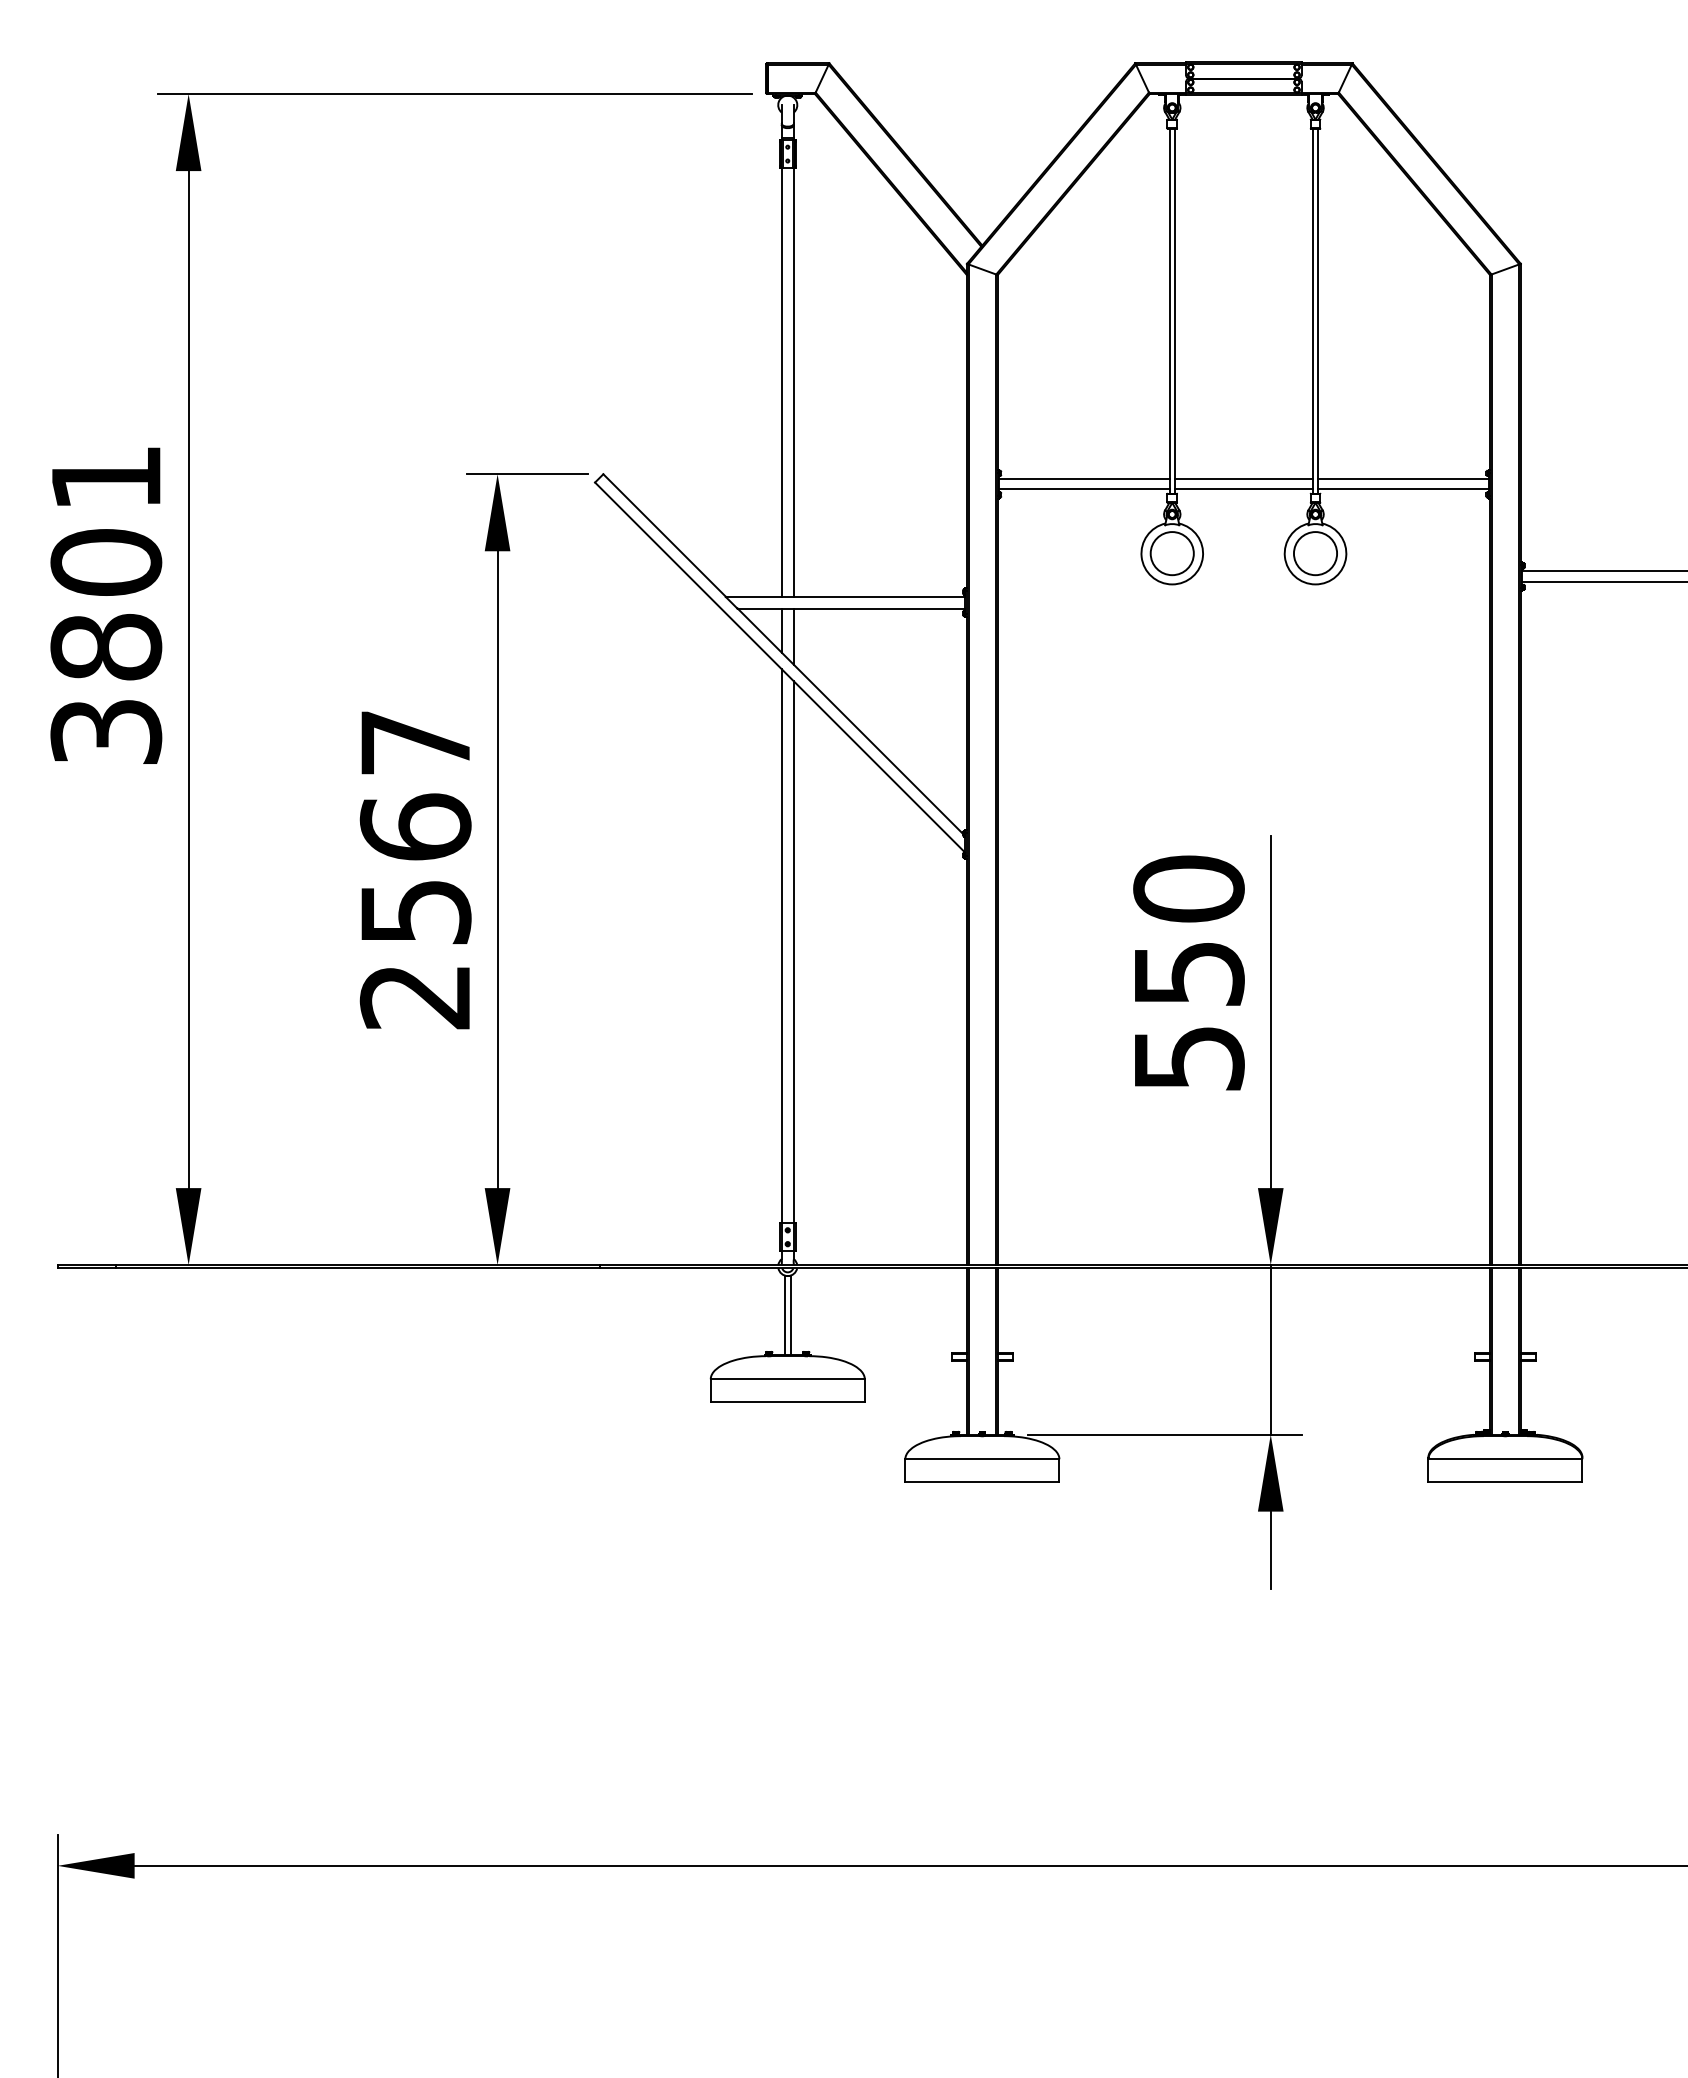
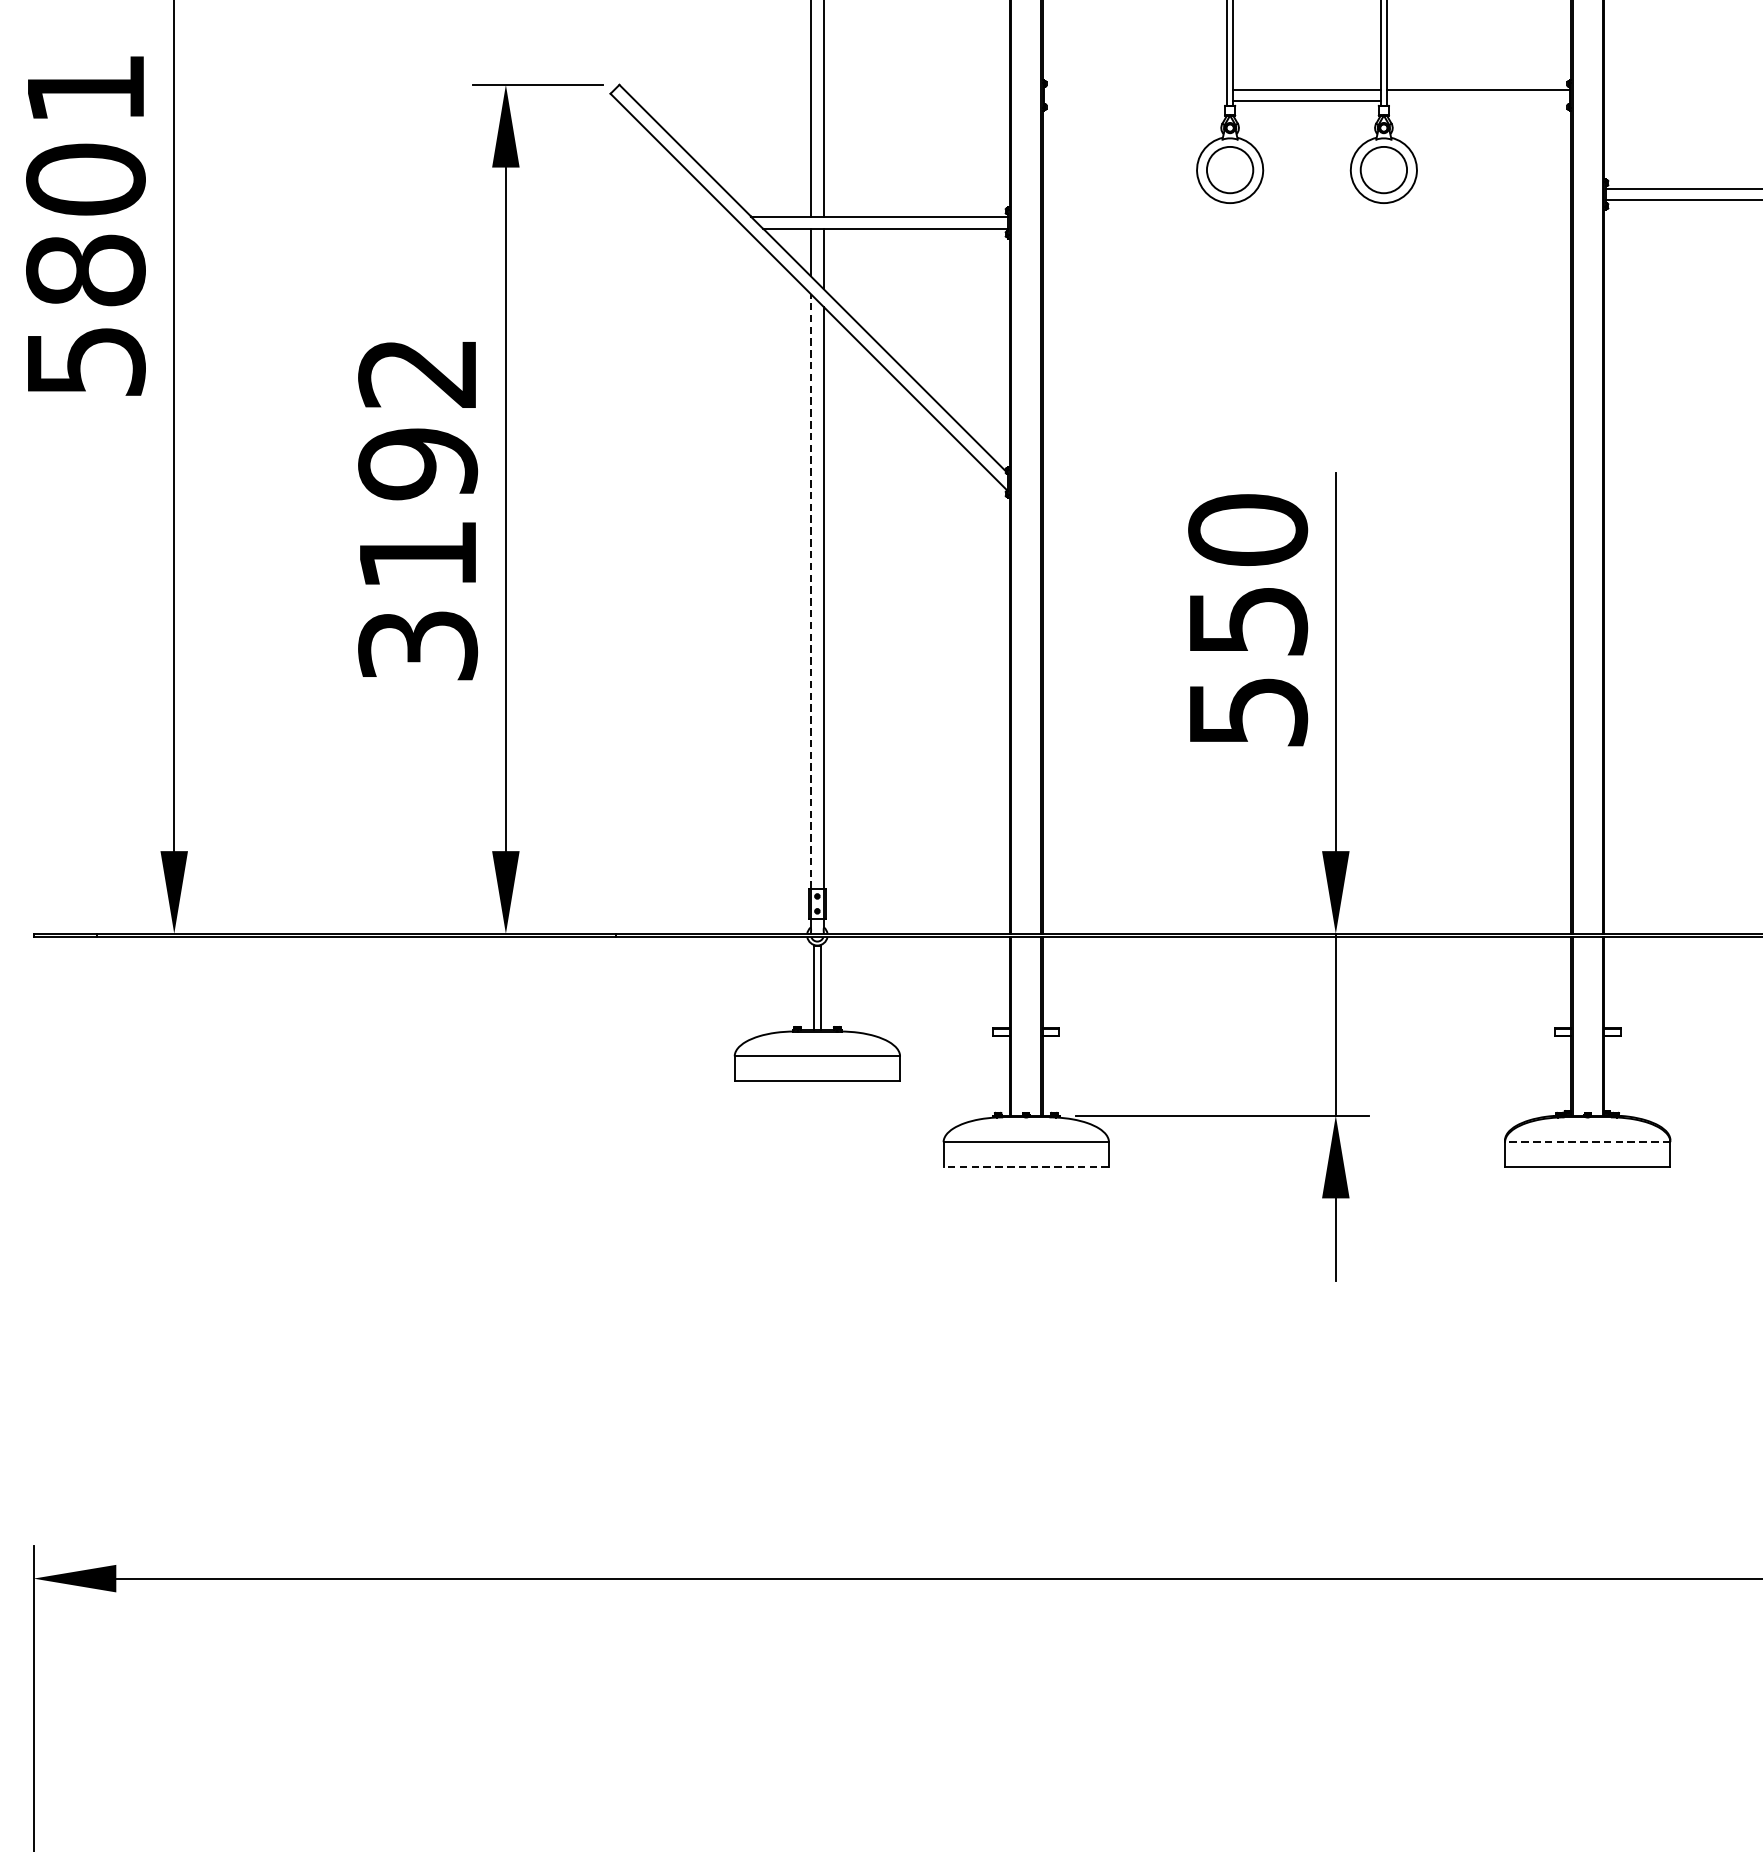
line: (1083, 478) -> (1134, 89), removed
line: (1083, 489) -> (1134, 101), removed
line: (1403, 489) -> (1478, 101), removed
text: (105, 731) -> (85, 361), 3801 -> 5801
text: (415, 870) -> (417, 510), 2567 -> 3192
line: (781, 945) -> (810, 590), solid -> dashed
line: (1504, 1459) -> (1586, 1142), solid -> dashed
line: (981, 1482) -> (1025, 1167), solid -> dashed

